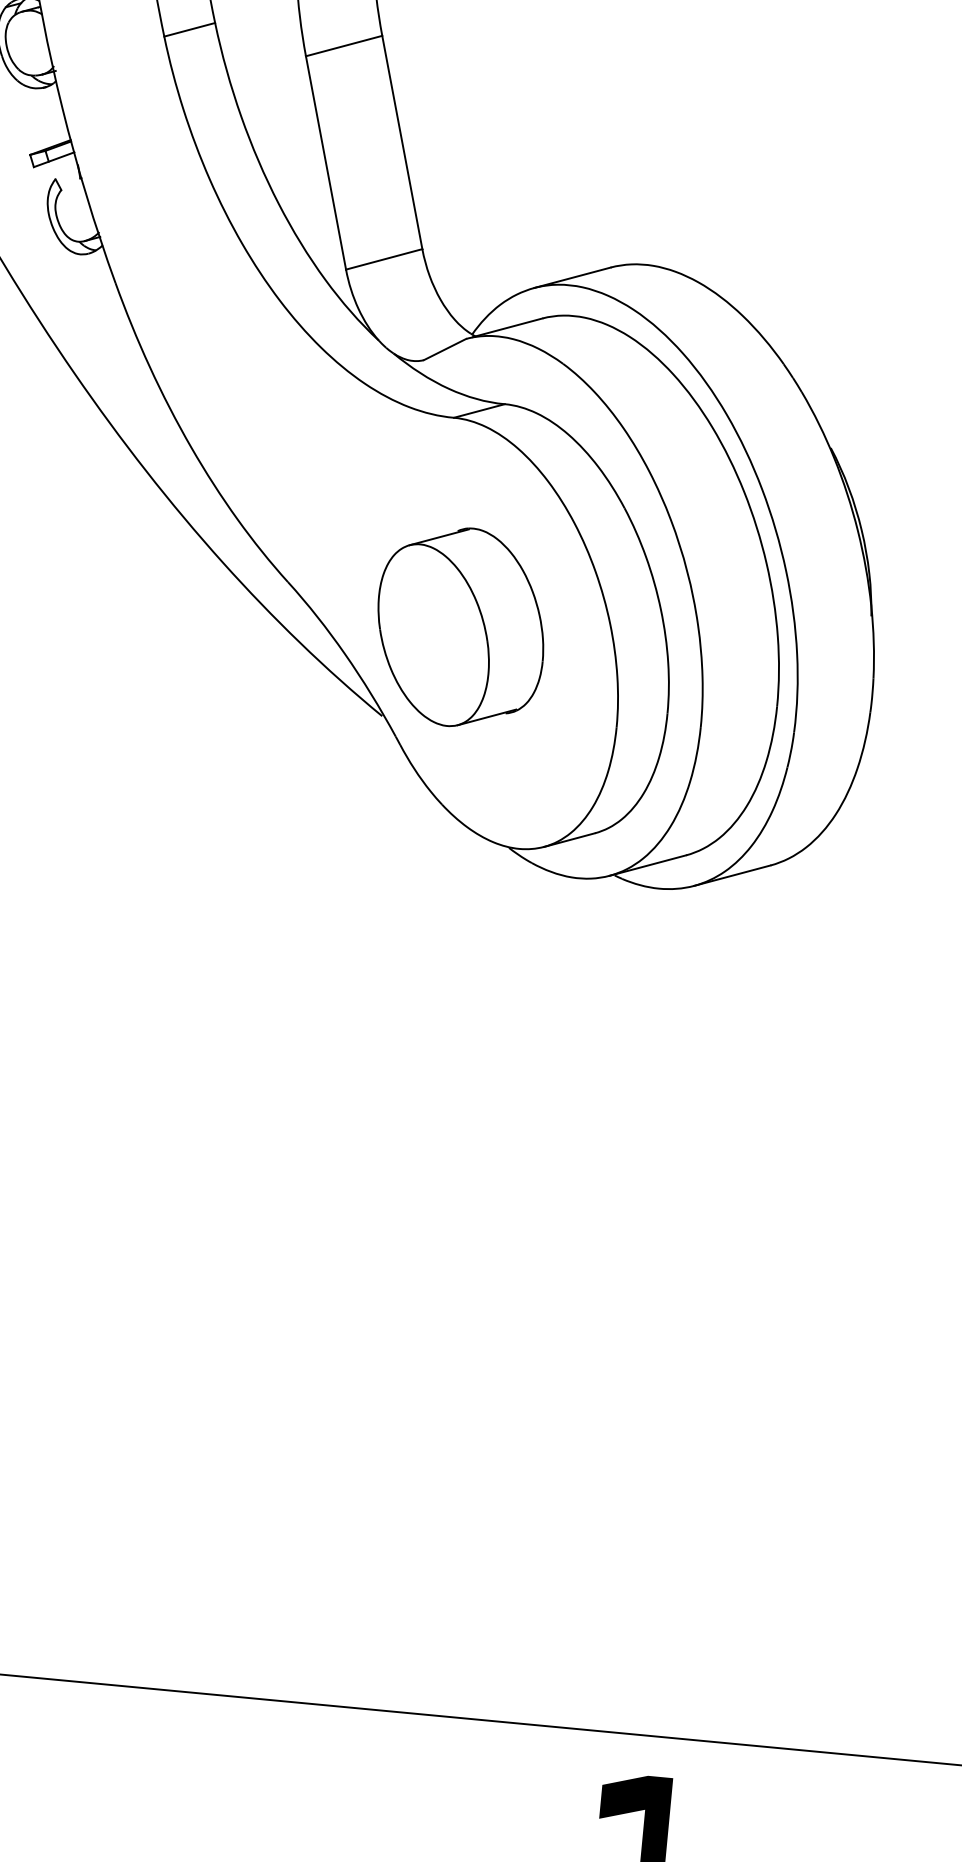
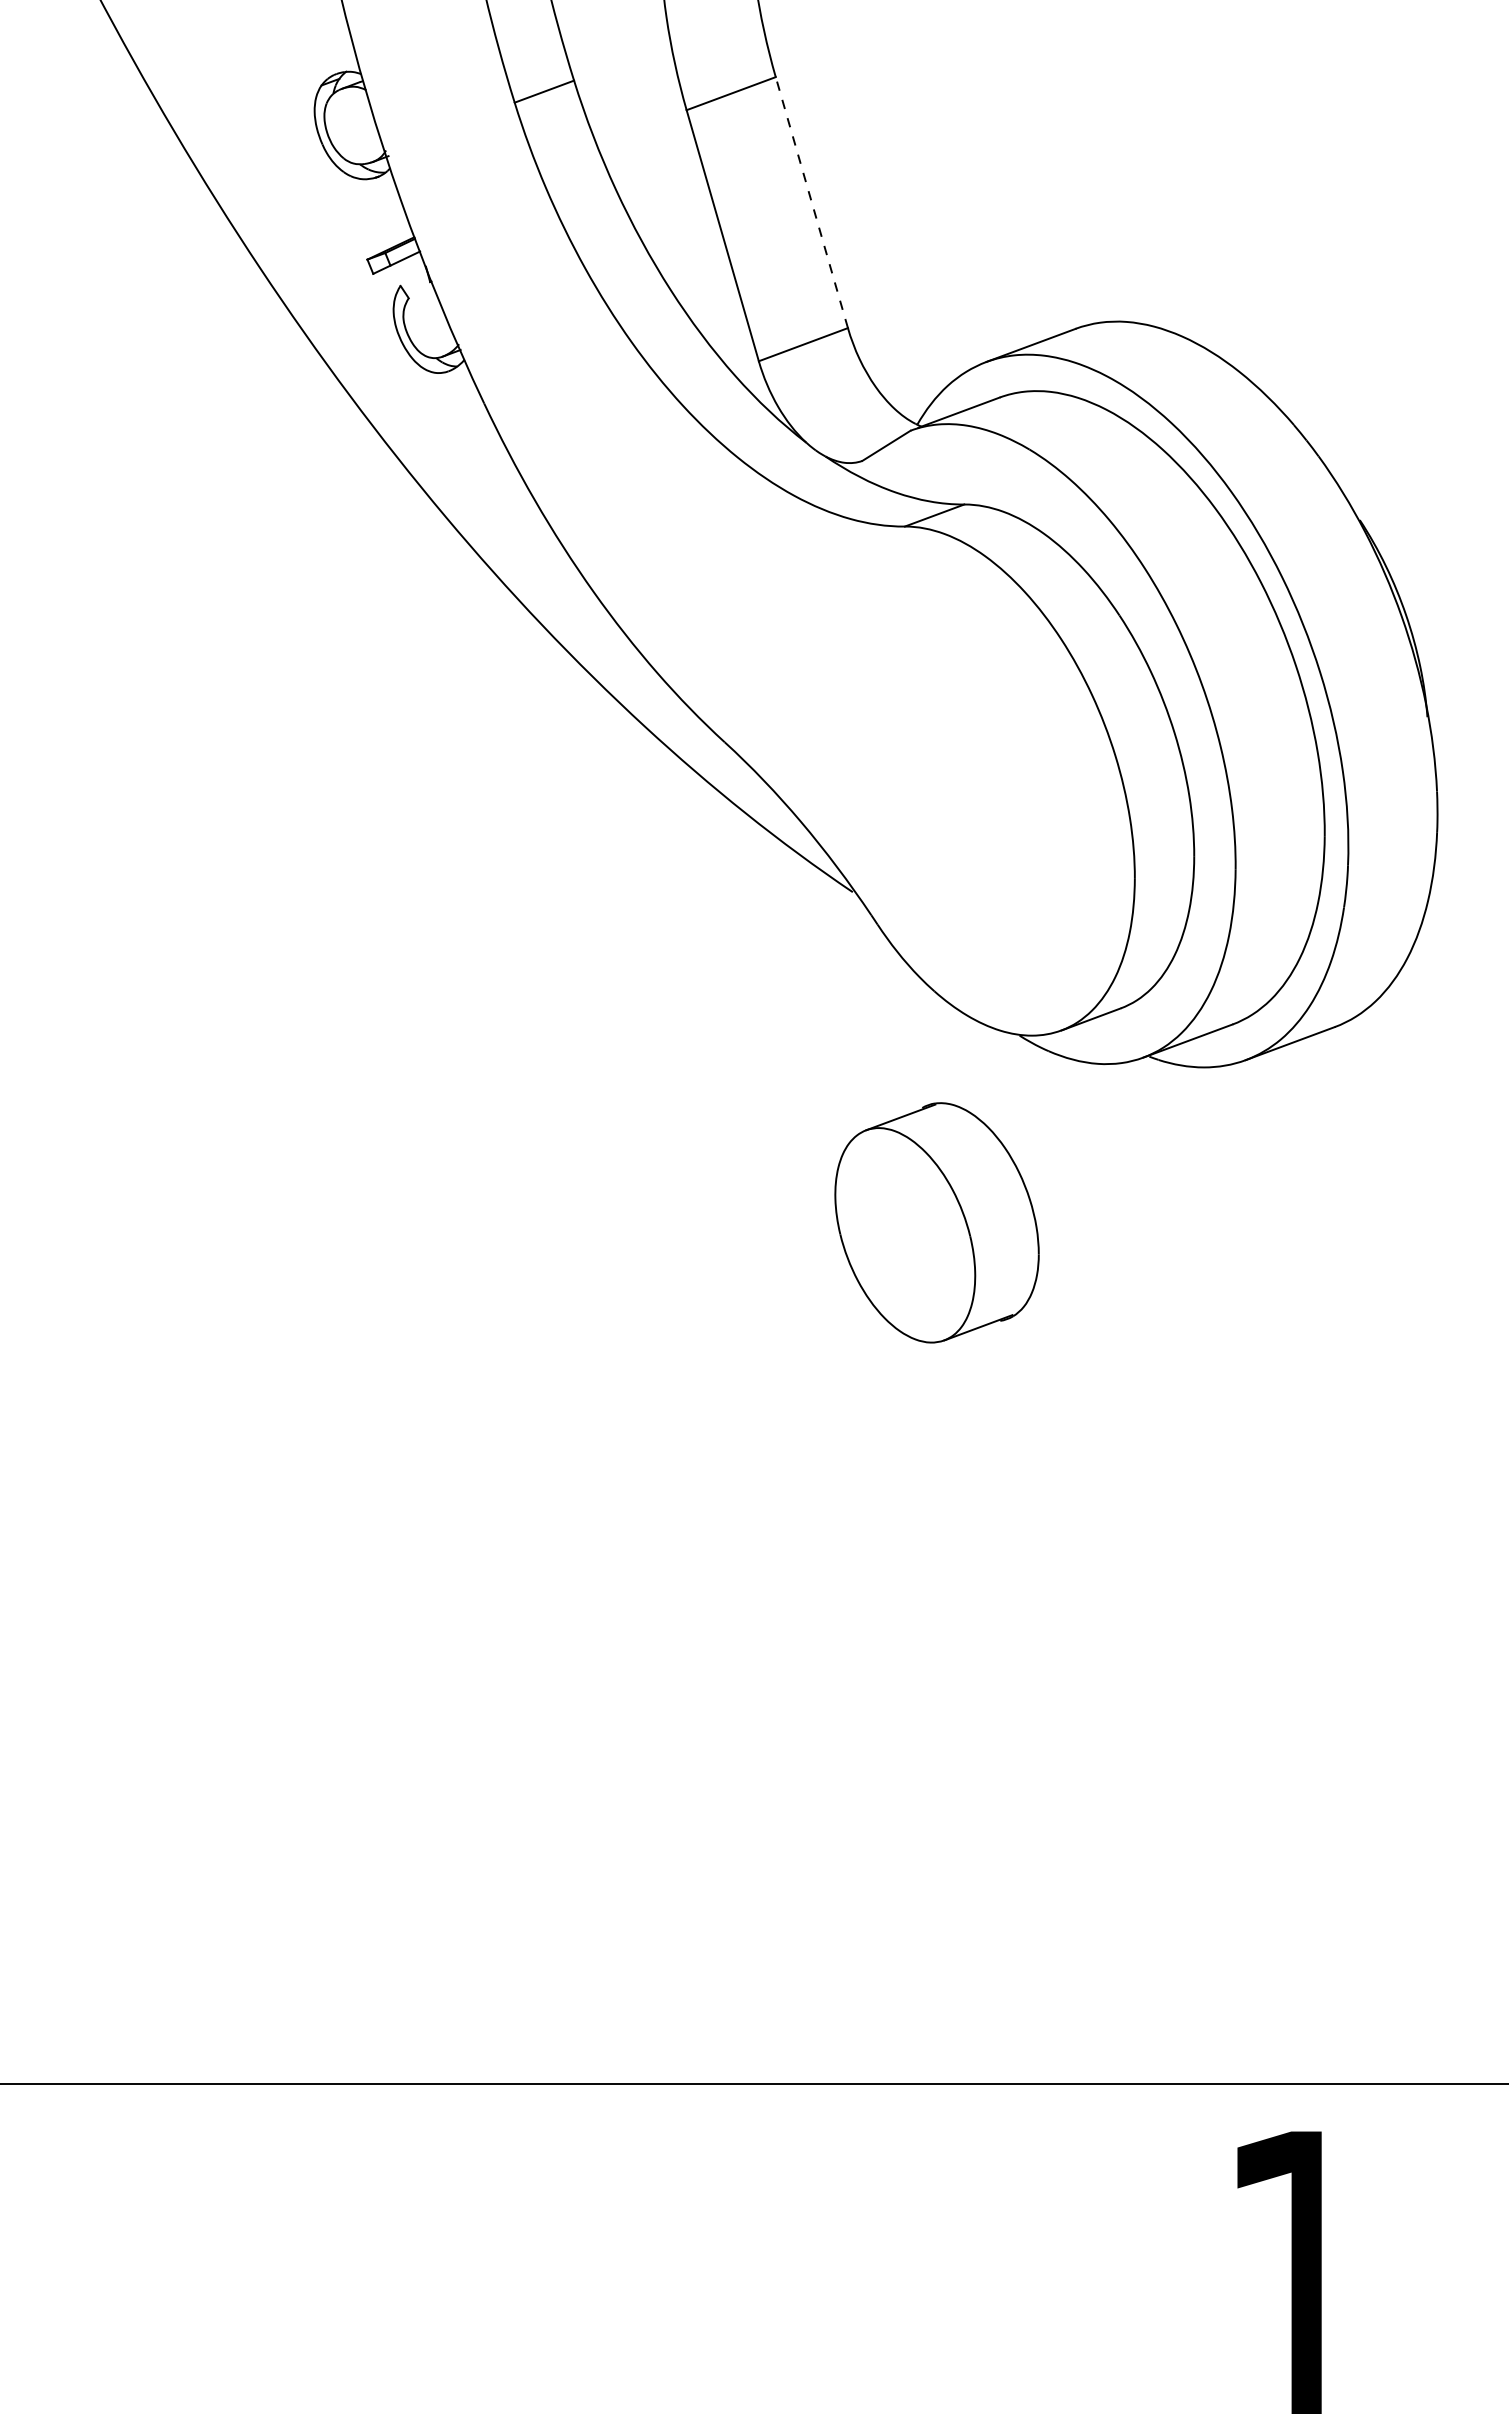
line: (402, 142) -> (811, 202), solid -> dashed
part: (460, 627) -> (936, 1222), moved

